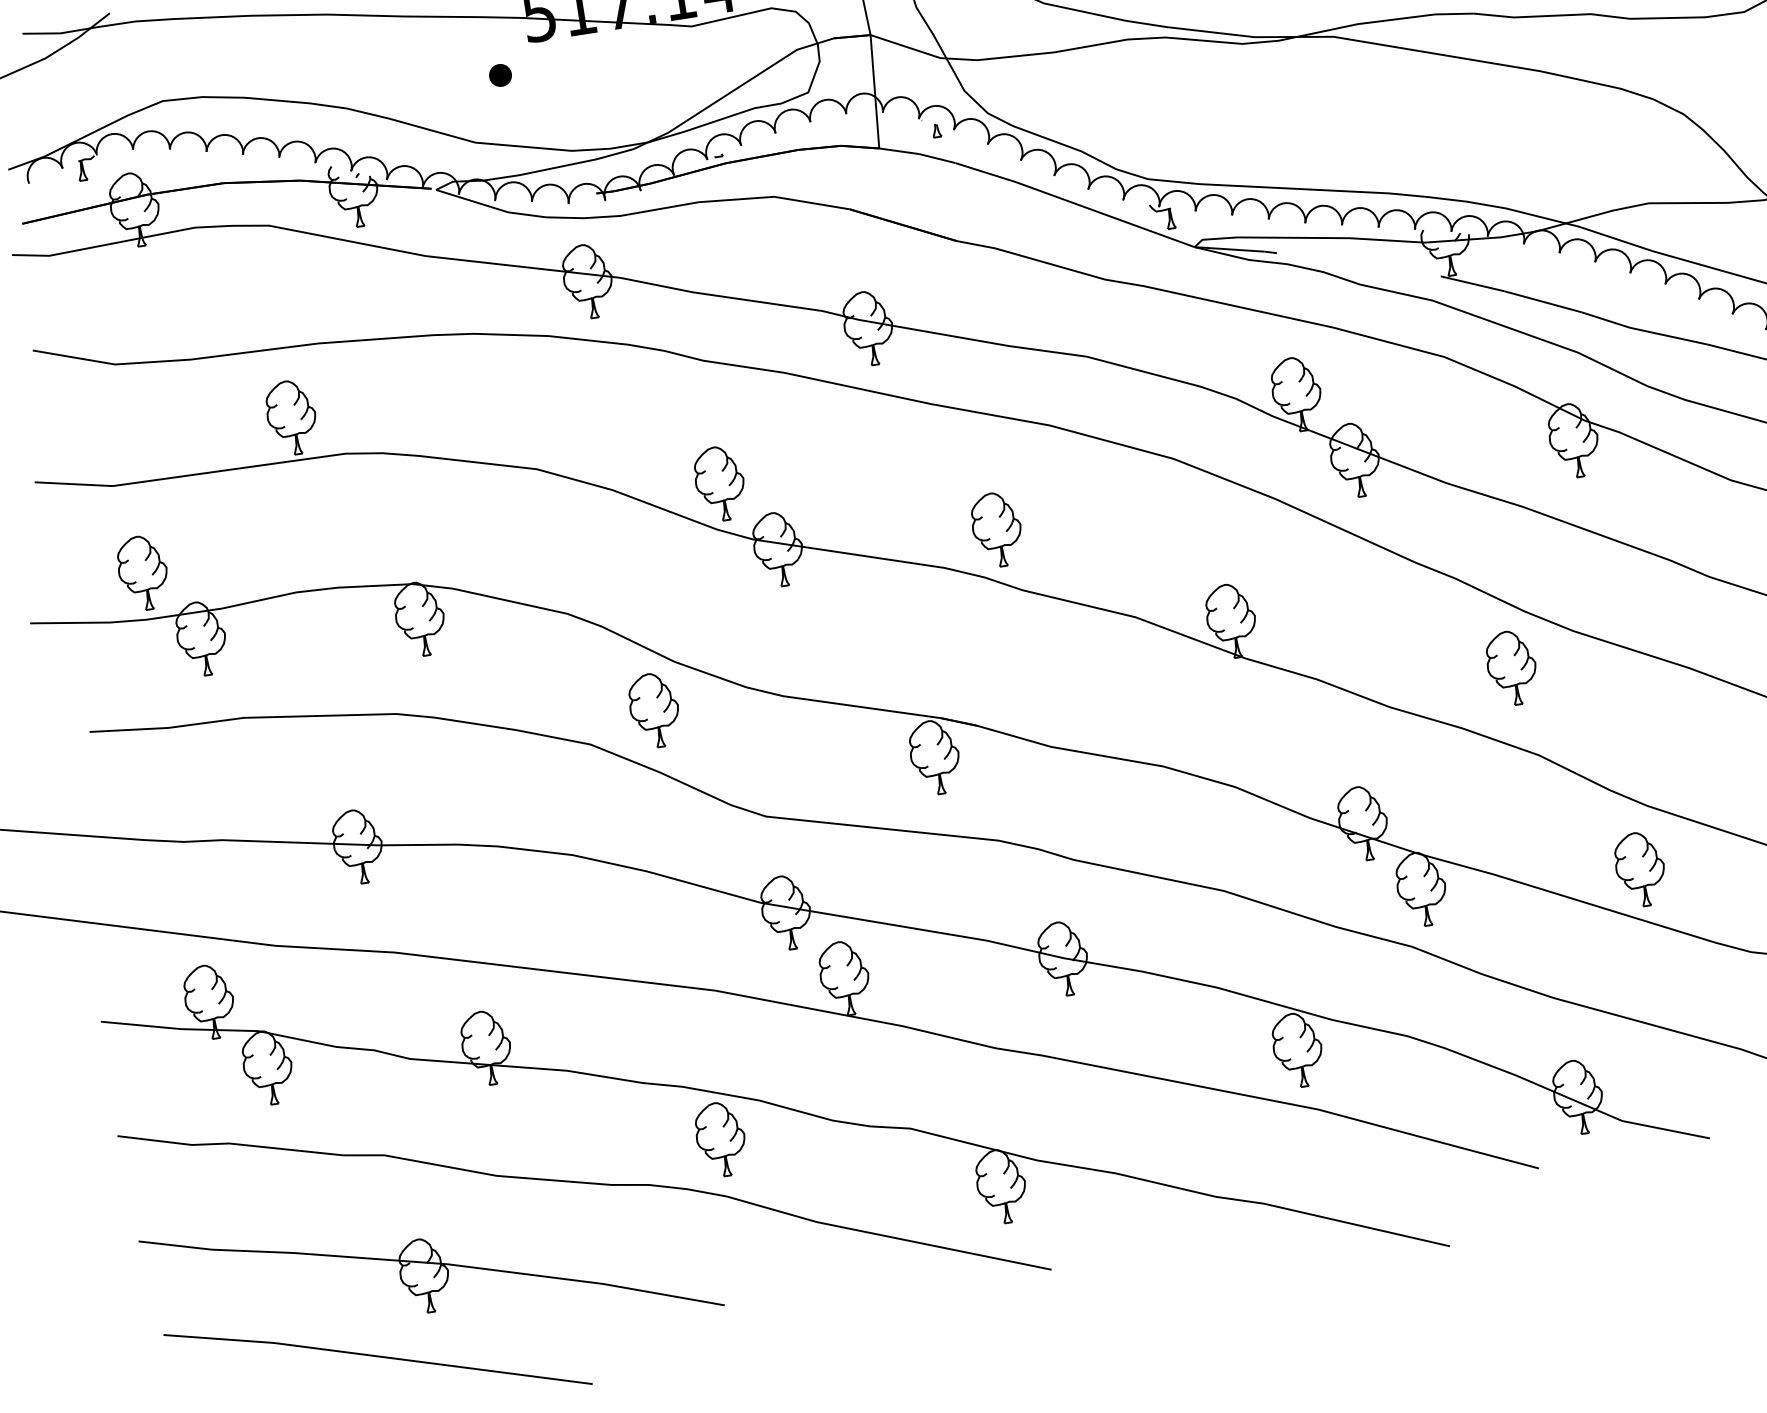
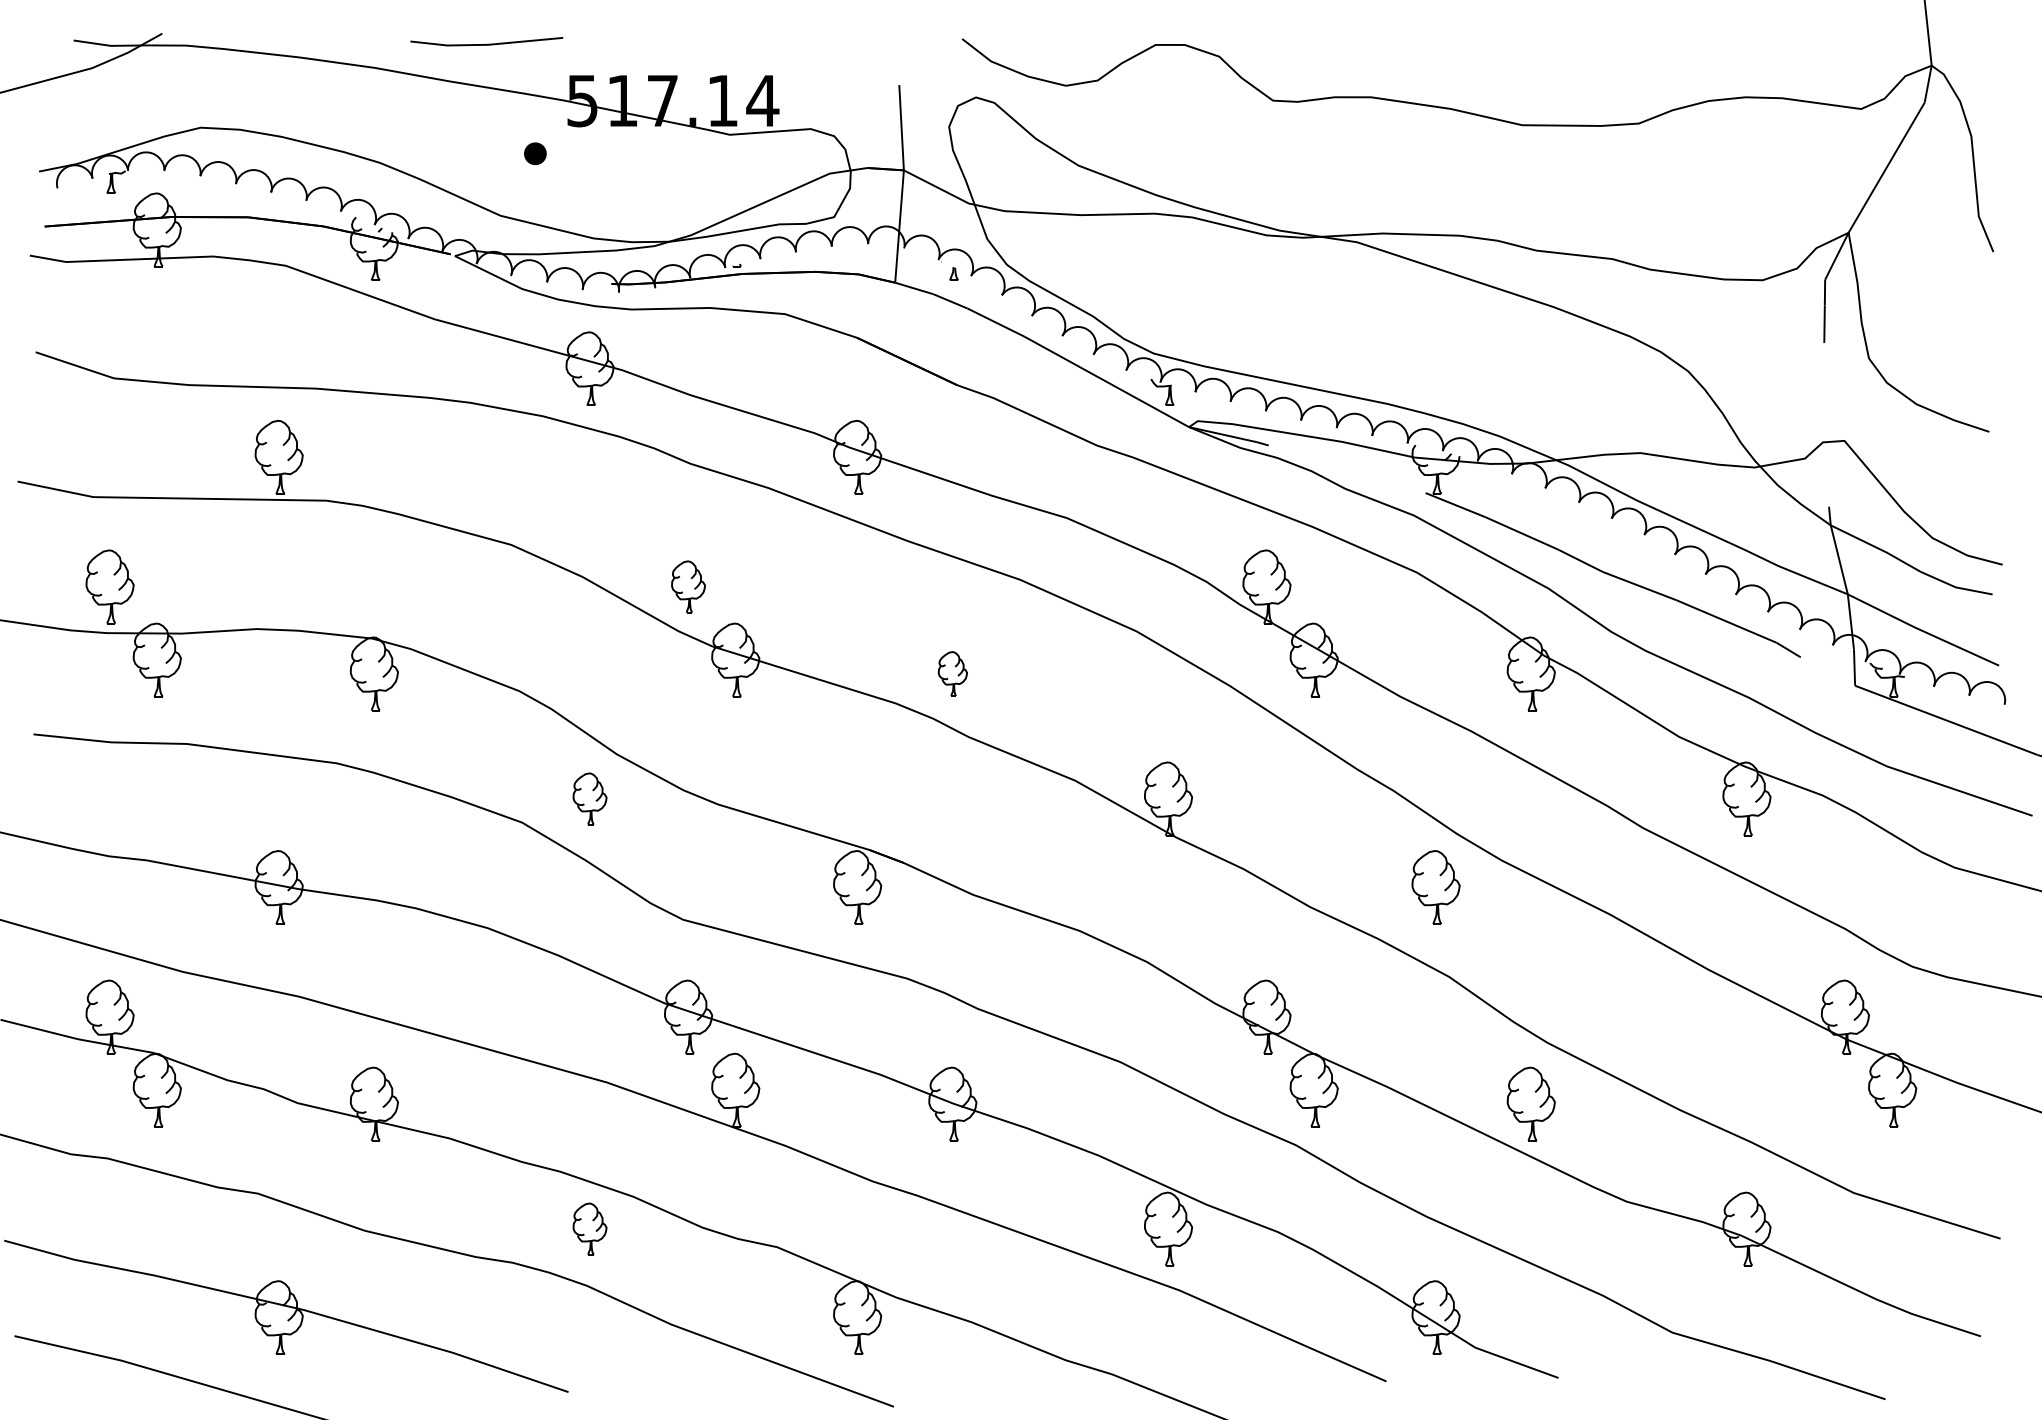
part: (720, 483) -> (688, 586), size x0.7
part: (996, 529) -> (952, 673), size x0.6
part: (654, 710) -> (589, 798), size x0.7
part: (720, 1138) -> (589, 1228), size x0.7

